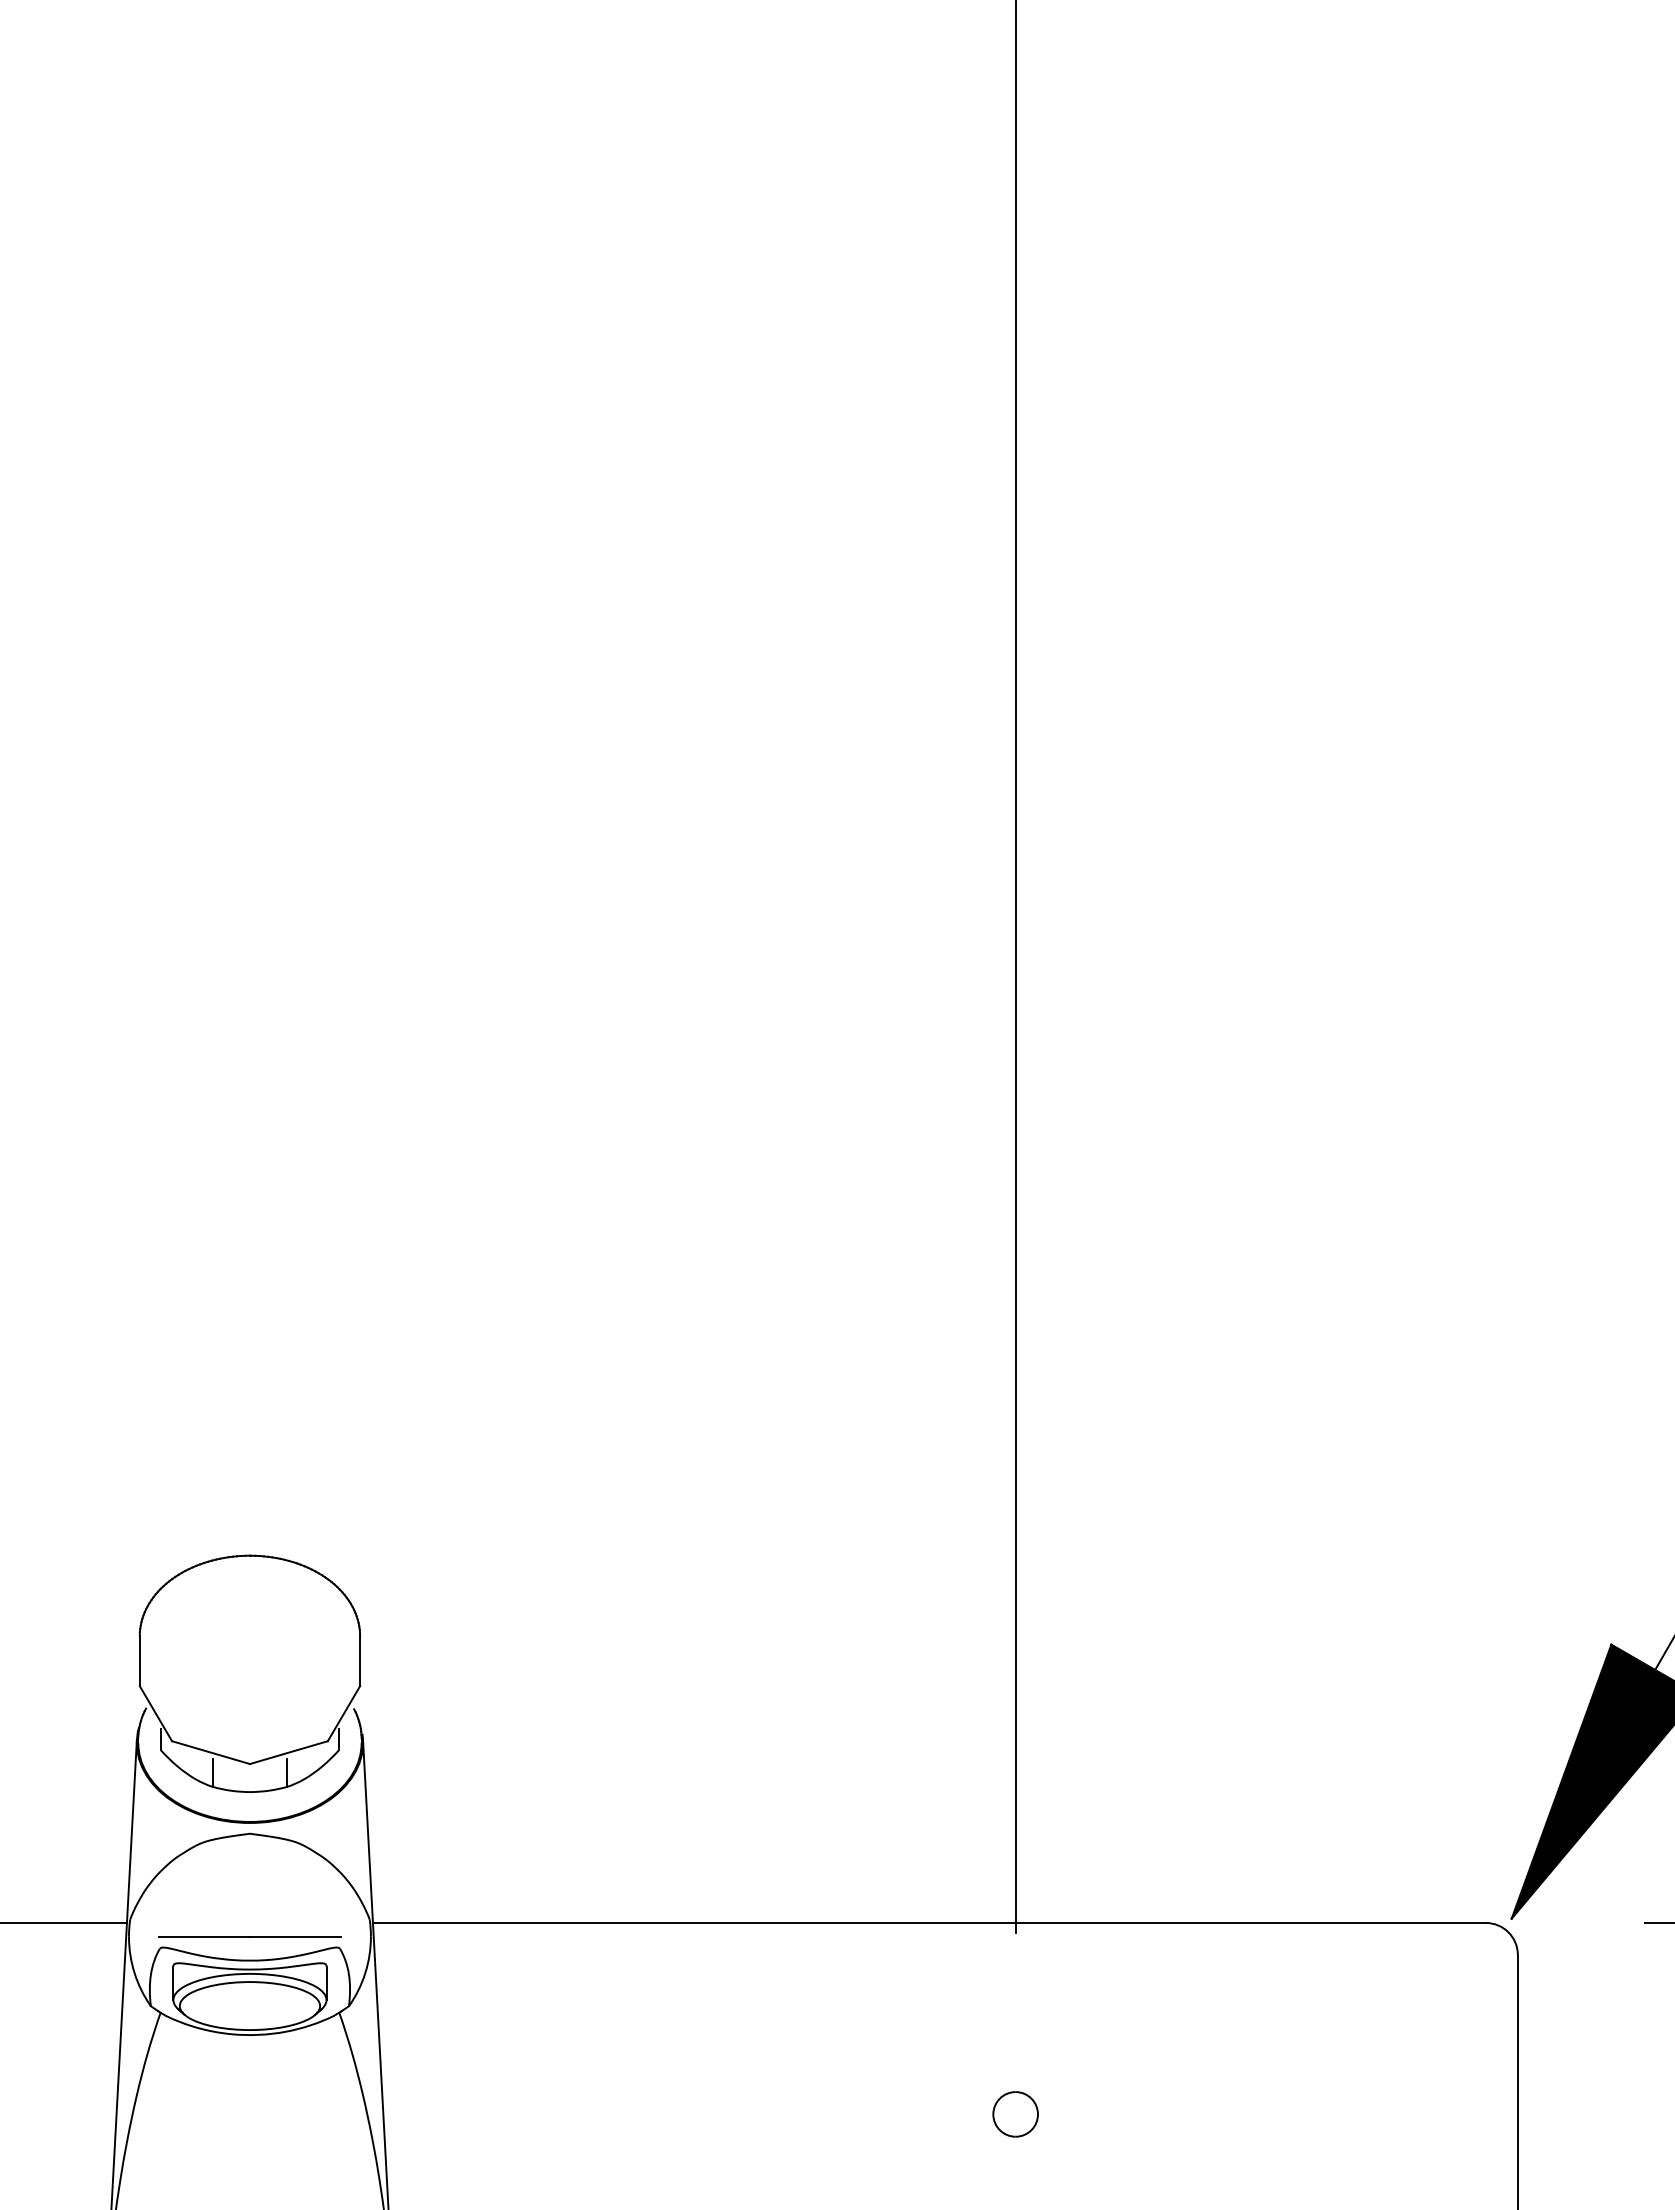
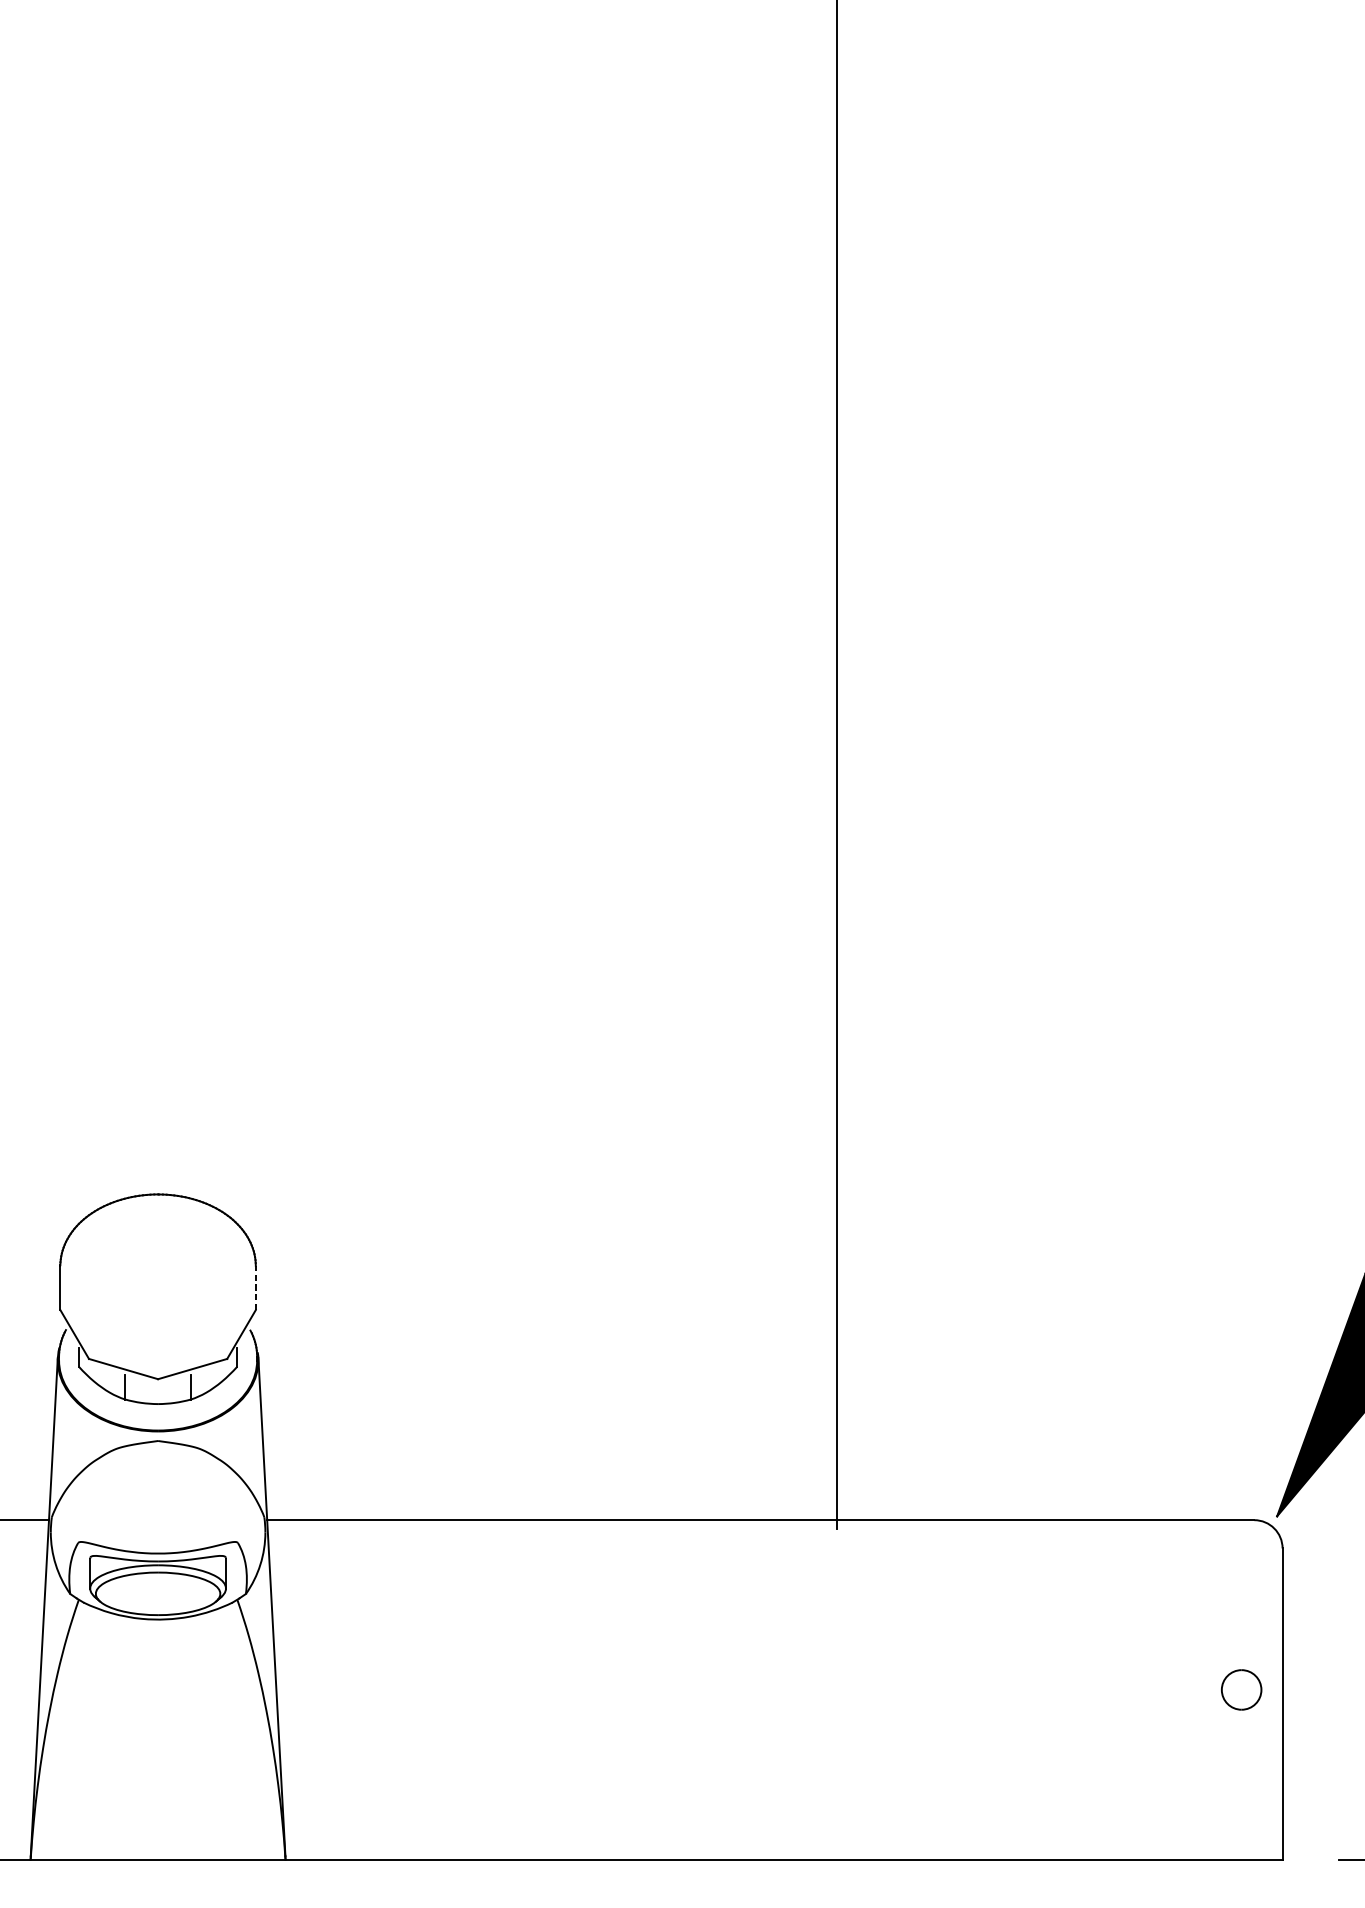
line: (360, 1661) -> (256, 1288), solid -> dashed
line: (249, 1936) -> (157, 1532), removed
part: (1015, 2114) -> (1241, 1690), moved

